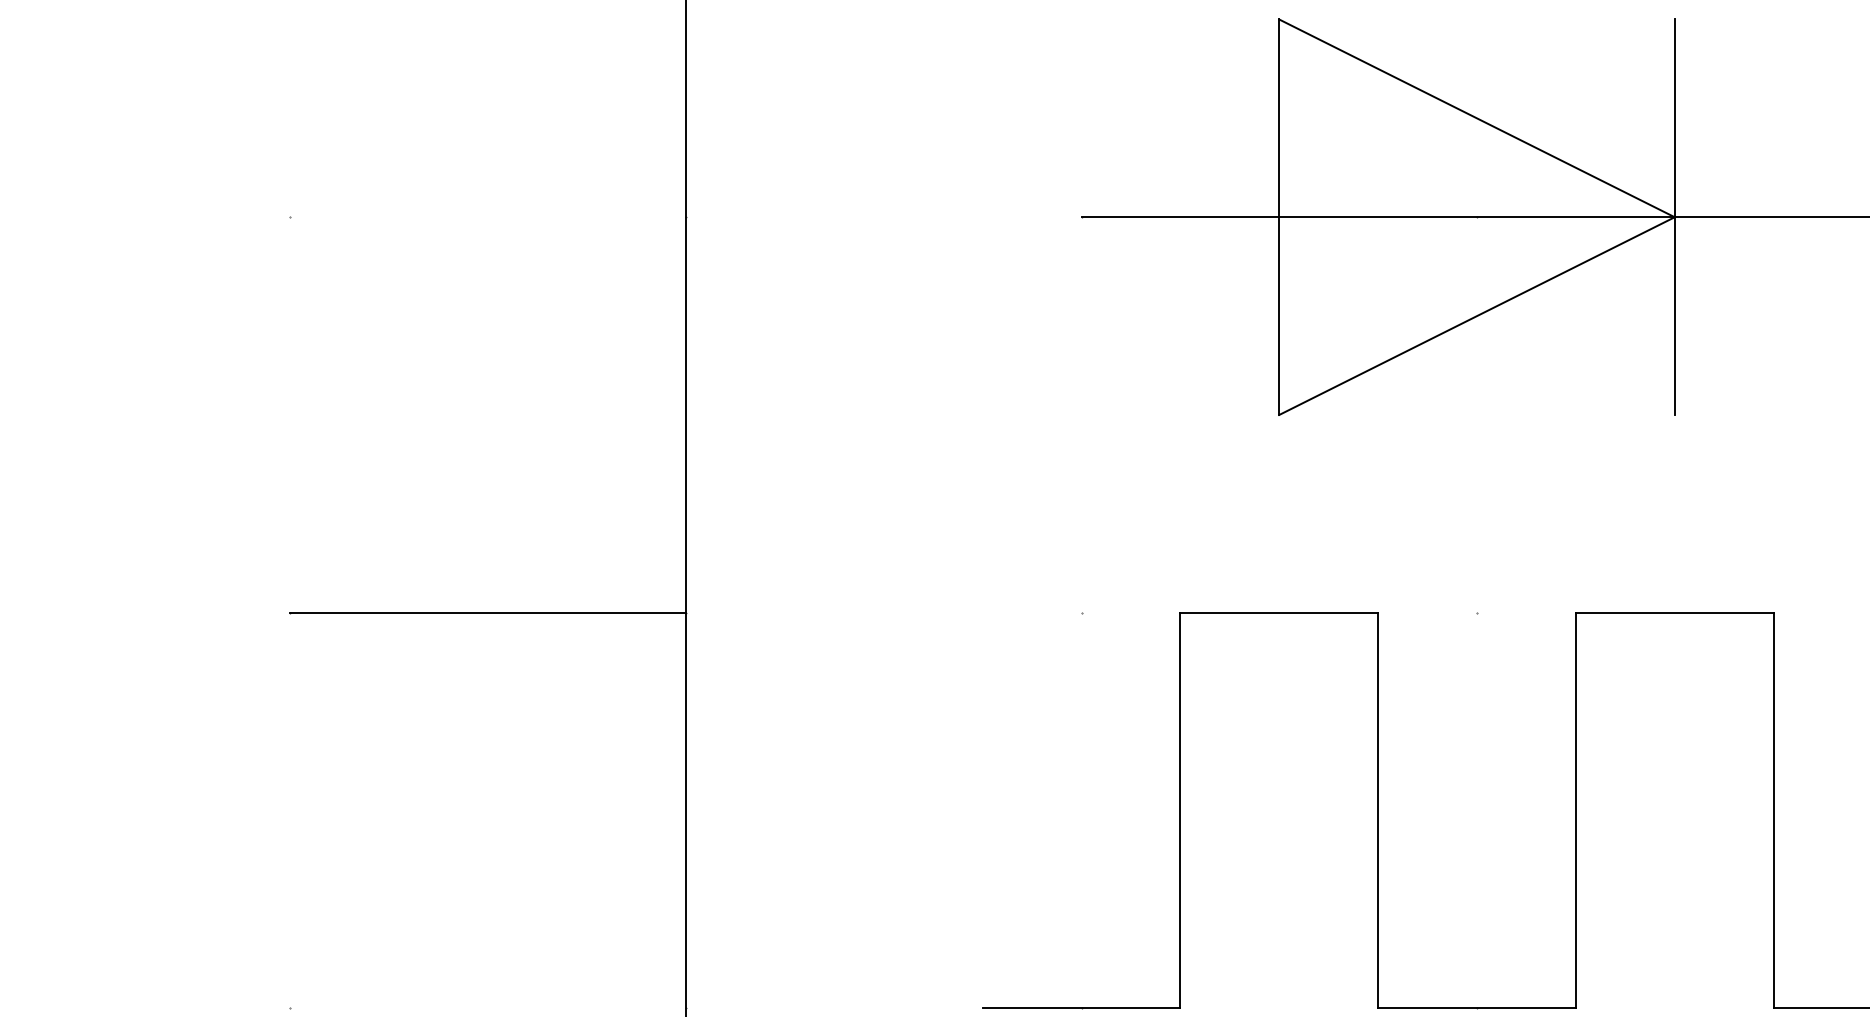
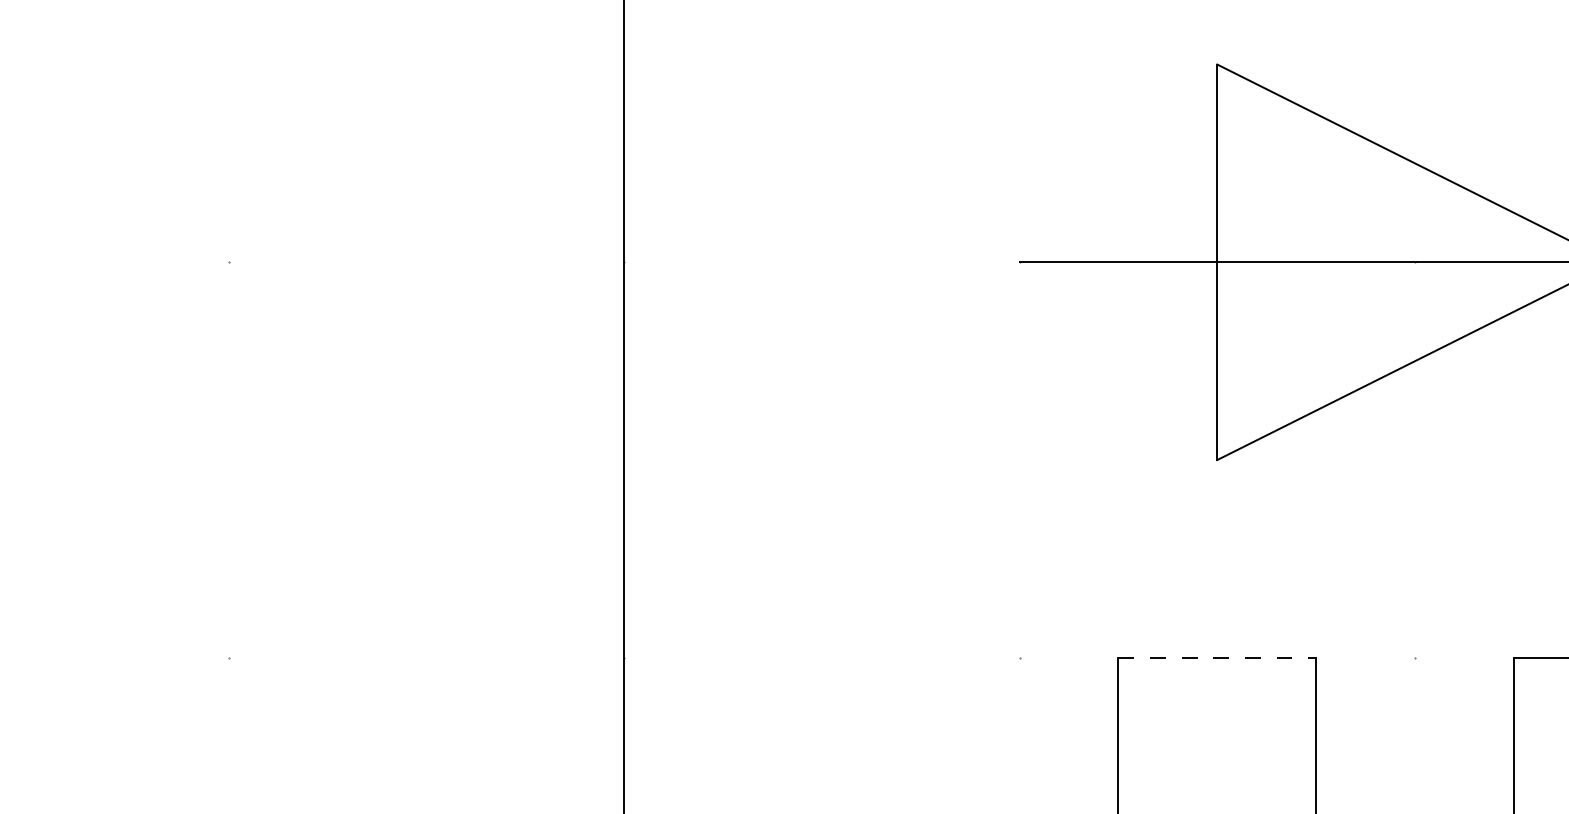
line: (487, 612) -> (425, 657), removed
line: (1279, 612) -> (1217, 657), solid -> dashed

